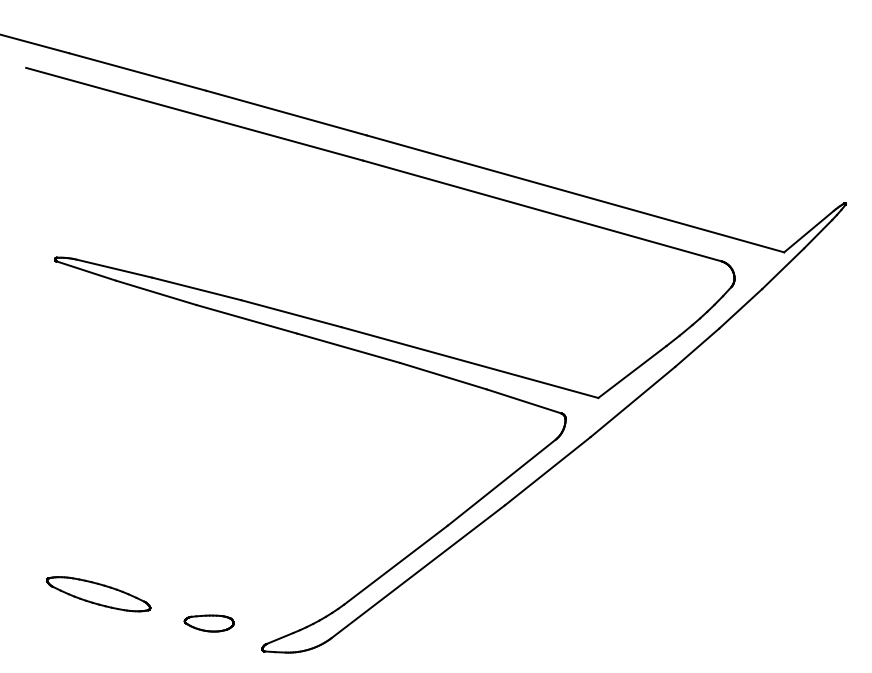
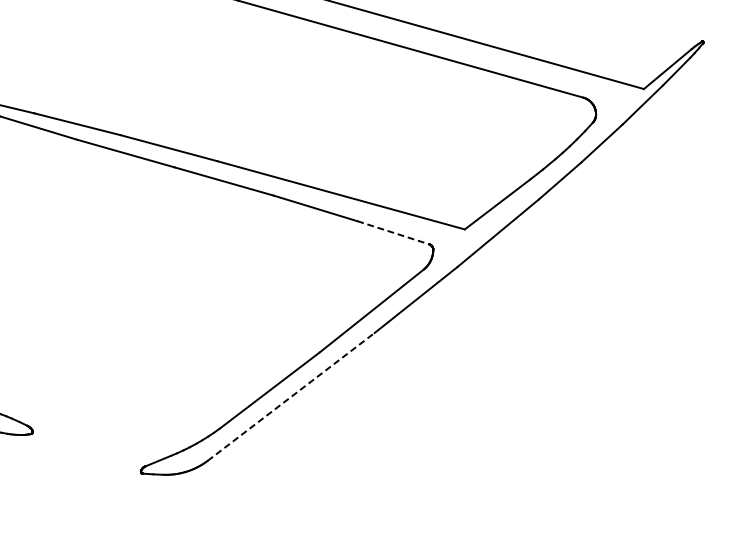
line: (524, 401) -> (393, 232), solid -> dashed
line: (418, 571) -> (291, 396), solid -> dashed
part: (208, 623) -> (89, 446), removed

